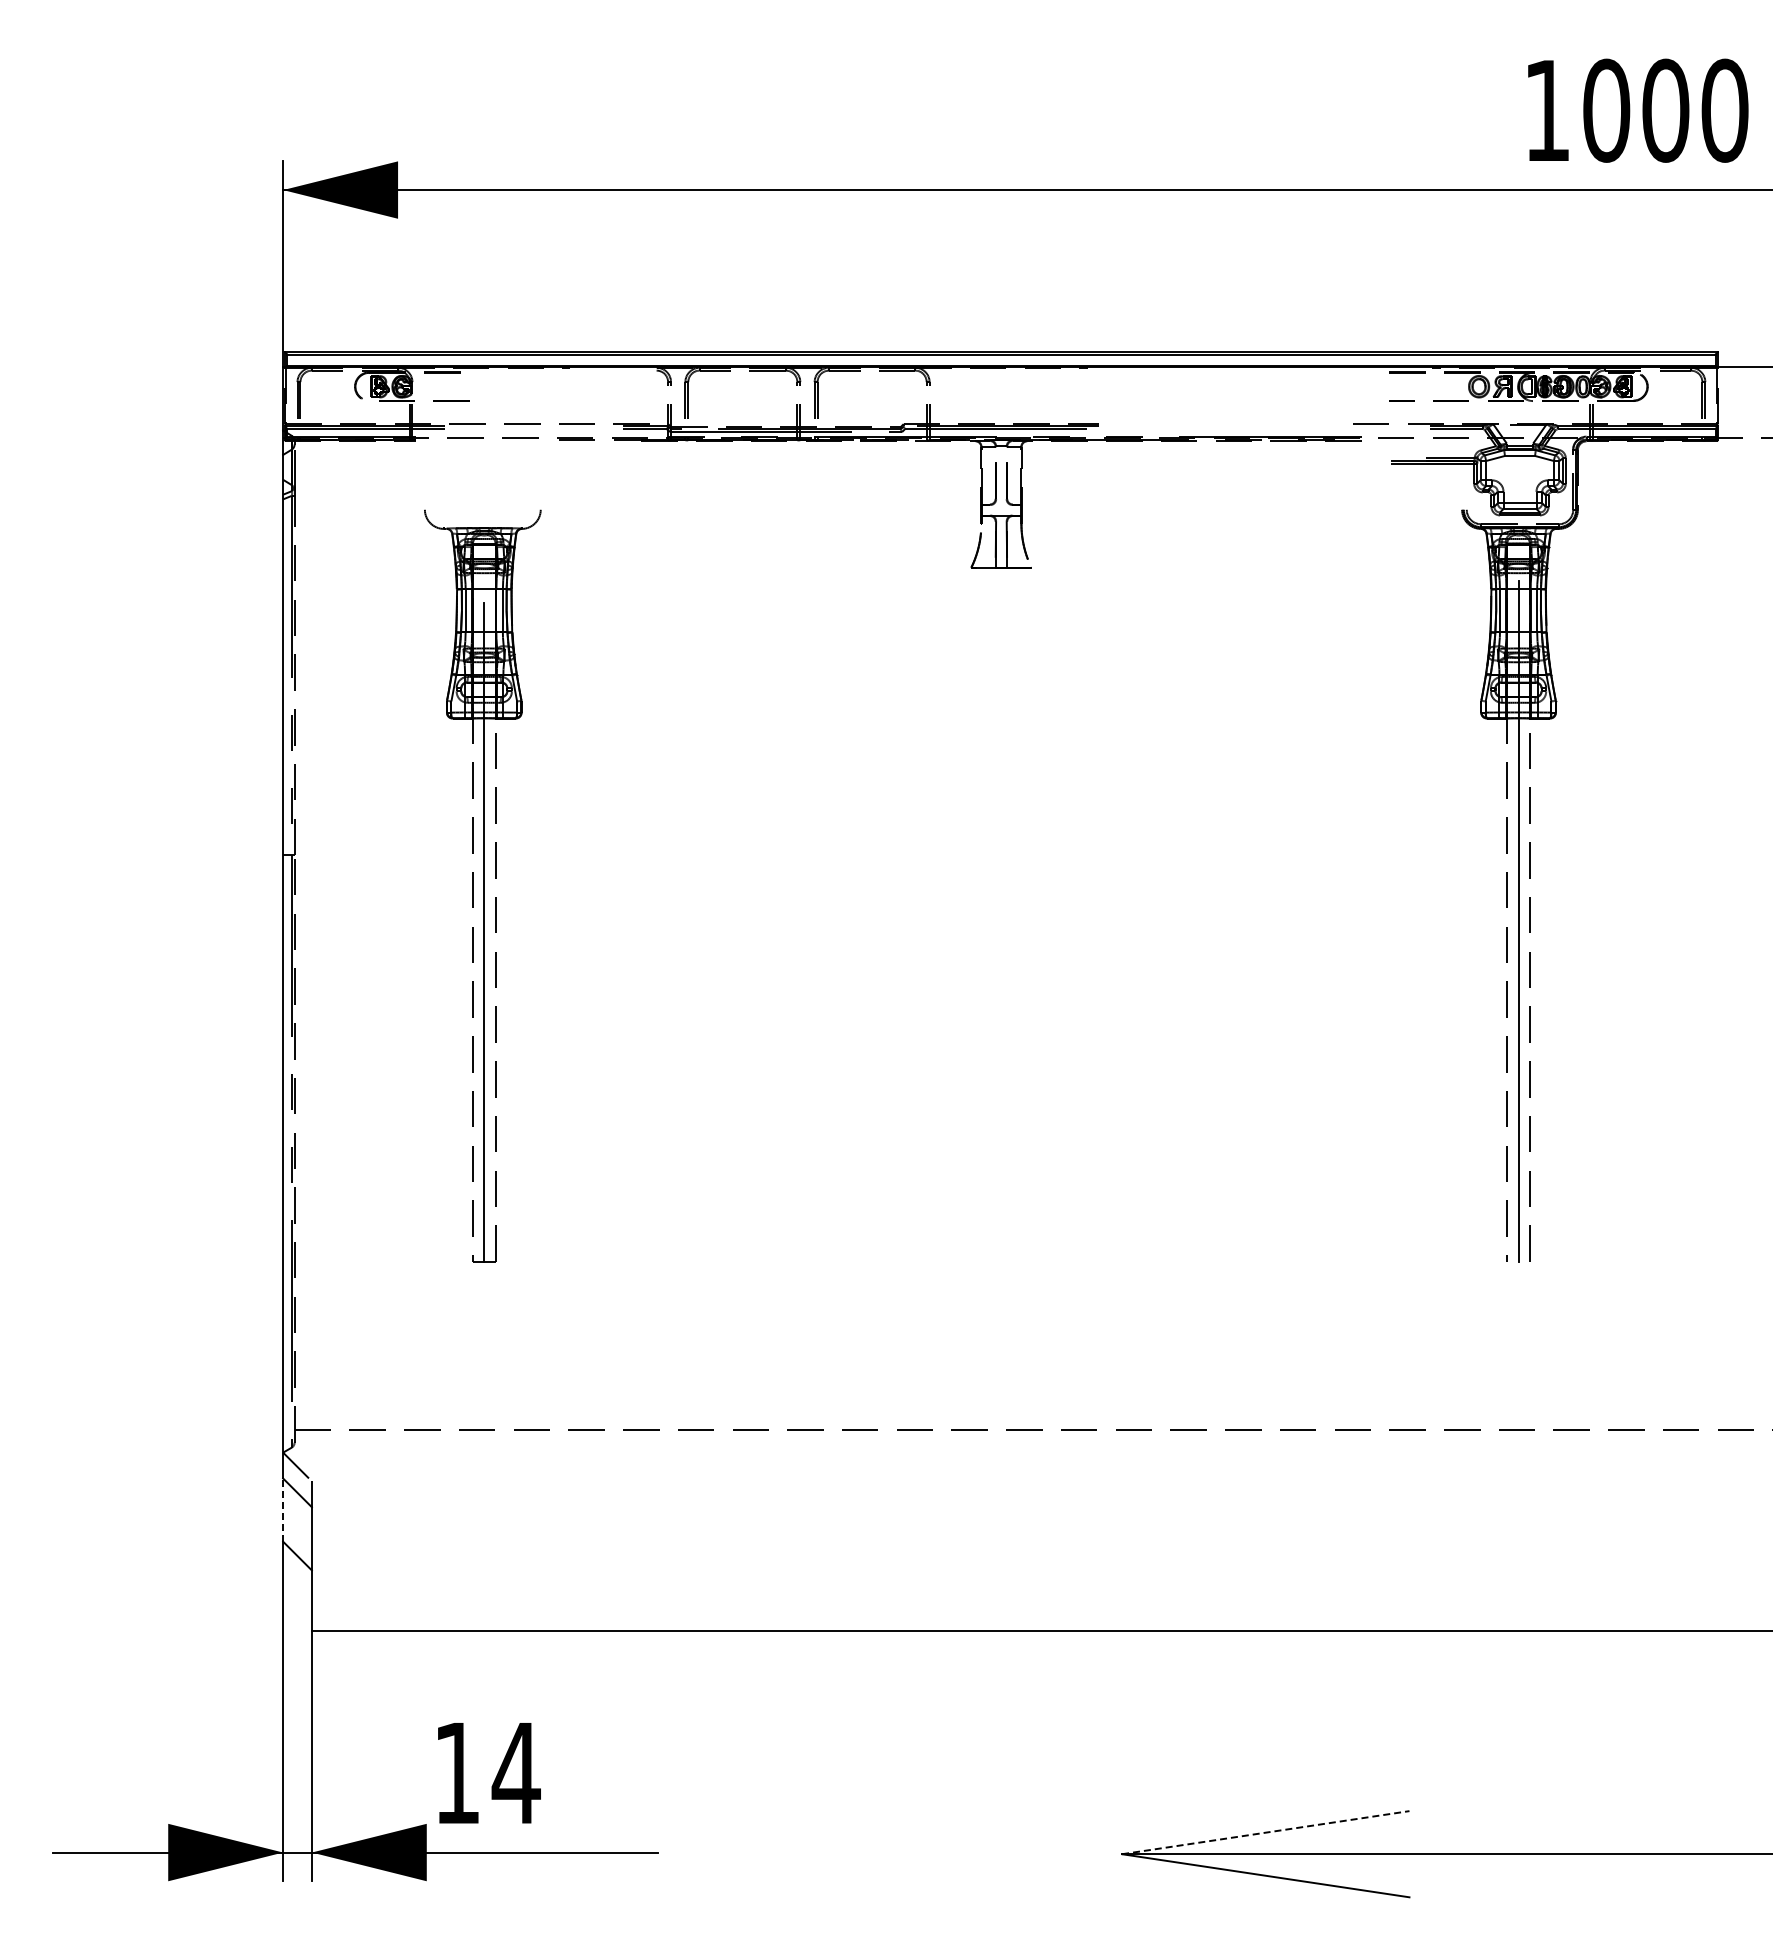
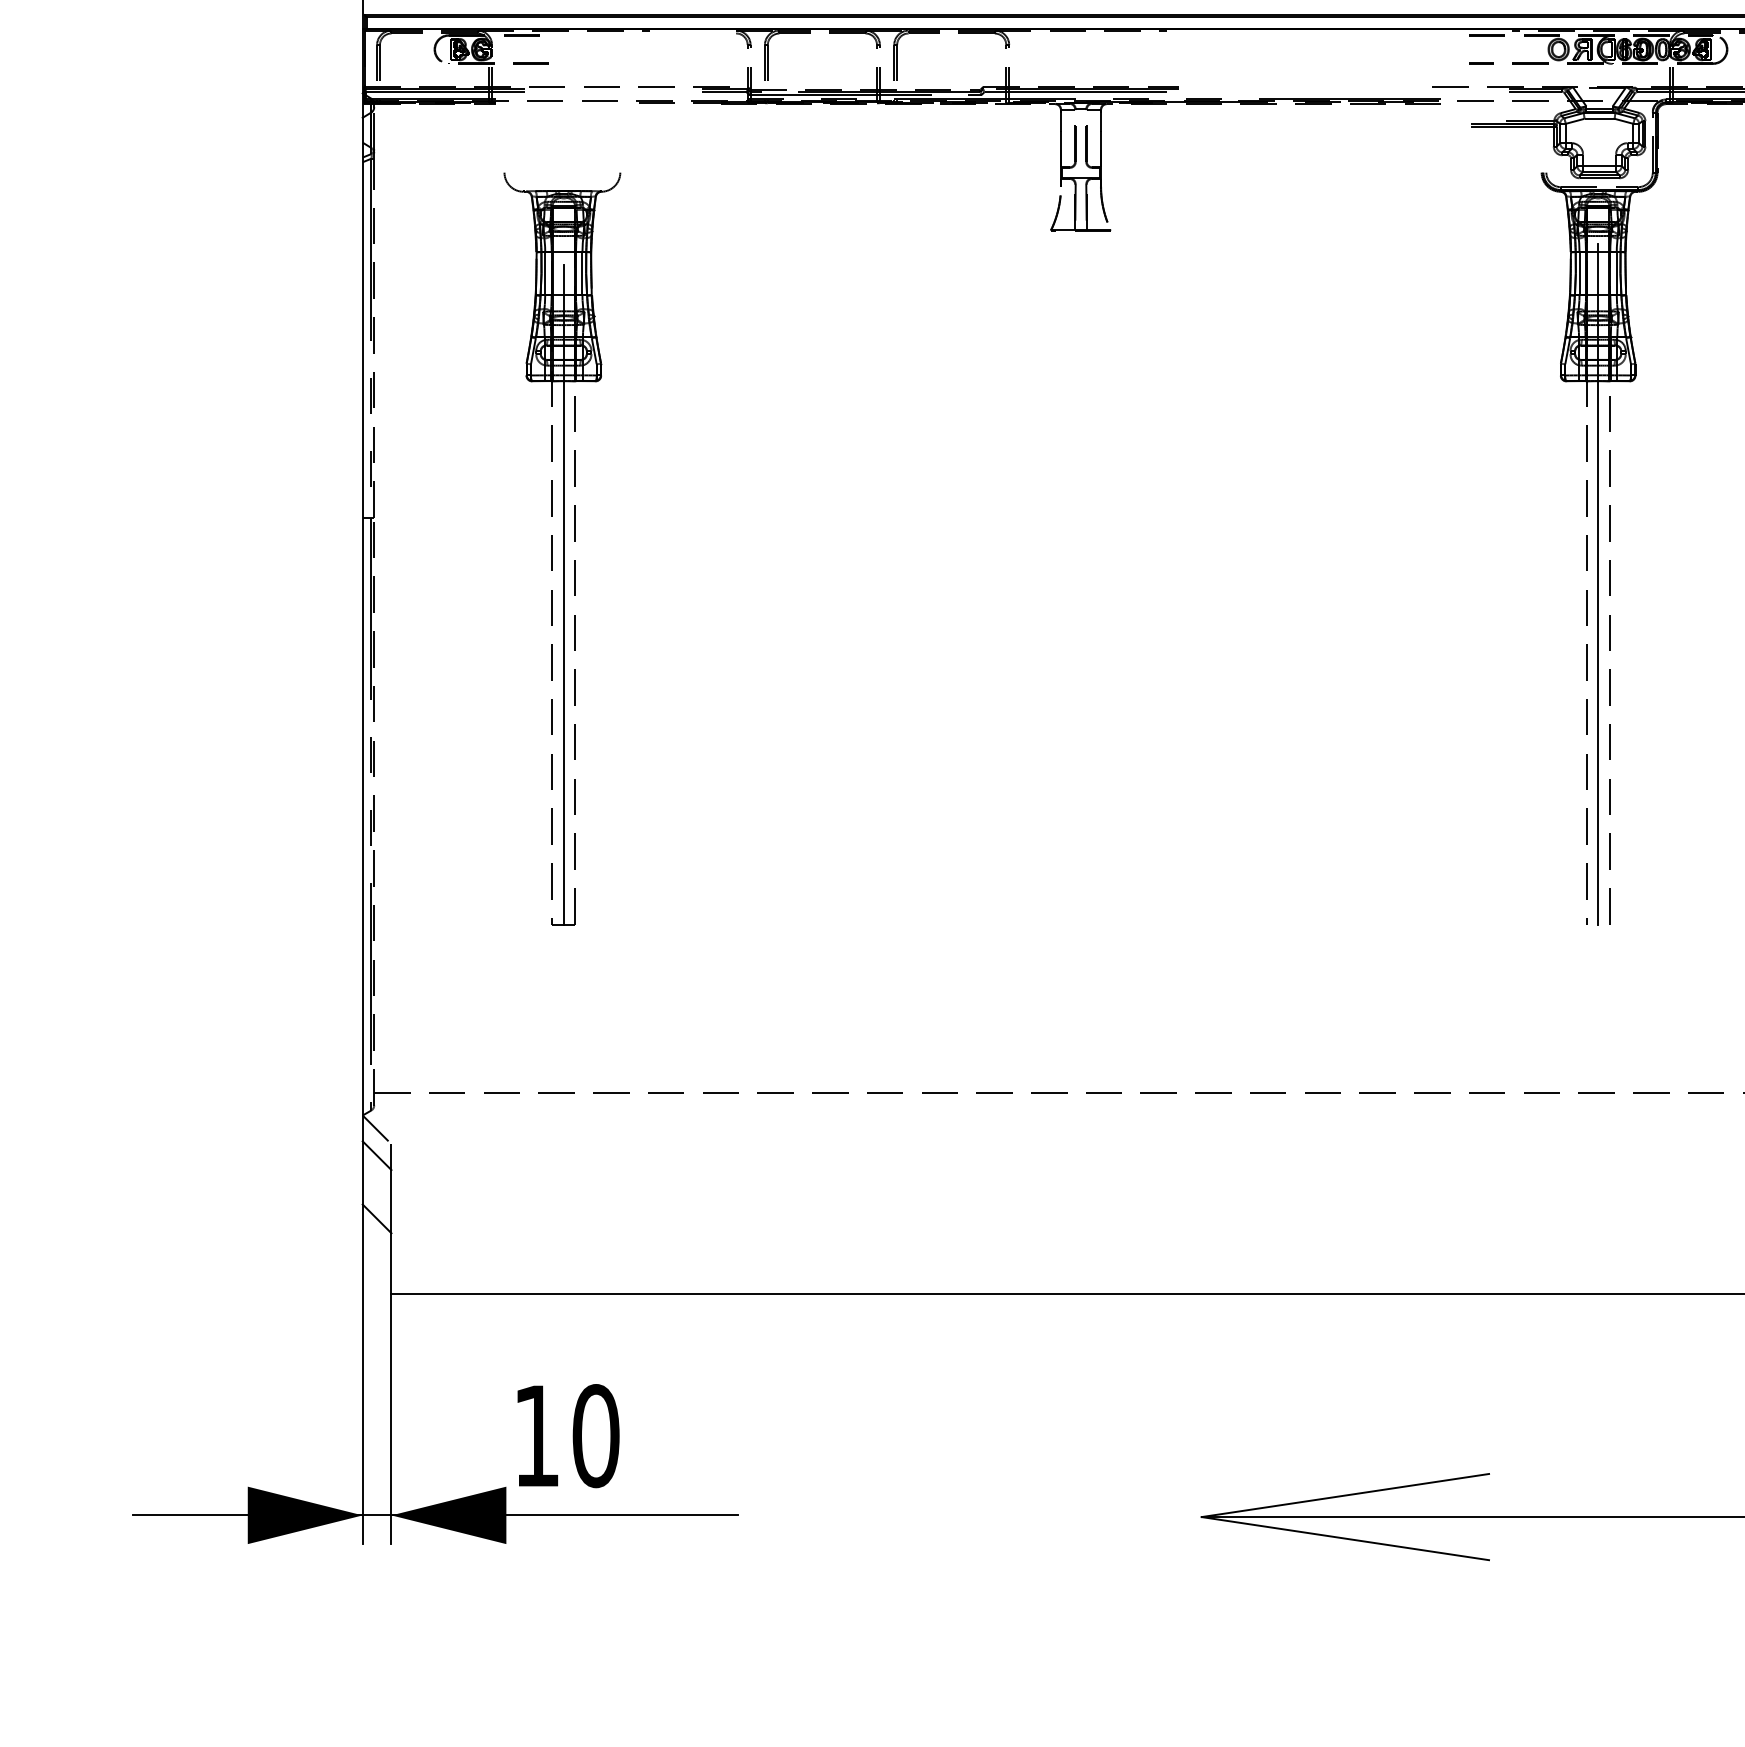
line: (283, 1510) -> (363, 1173), dashed -> solid
text: (515, 1773) -> (595, 1436), 14 -> 10
line: (1266, 1832) -> (1346, 1495), dashed -> solid

